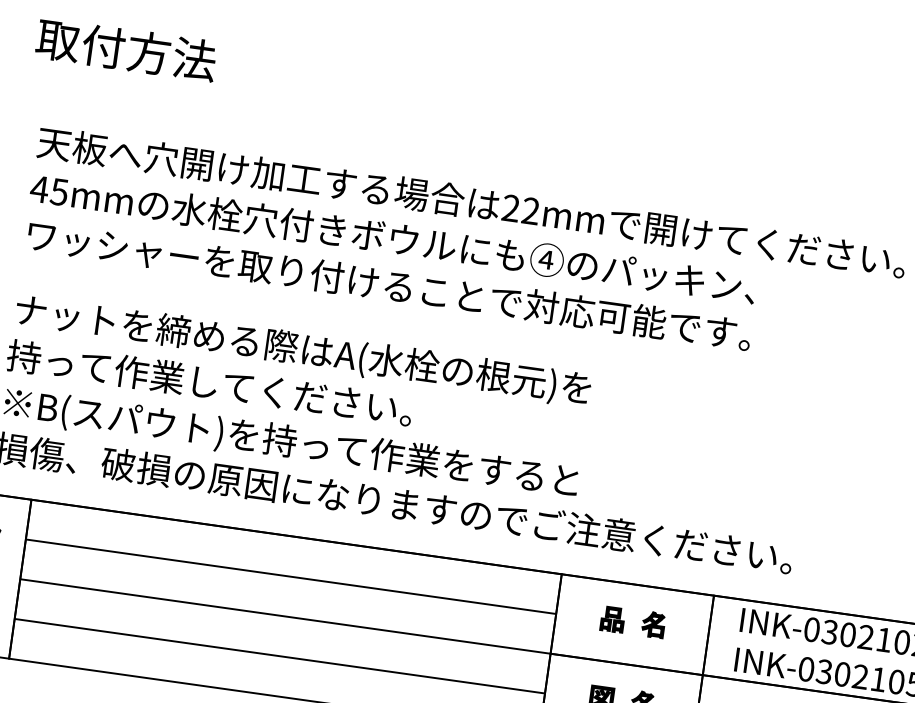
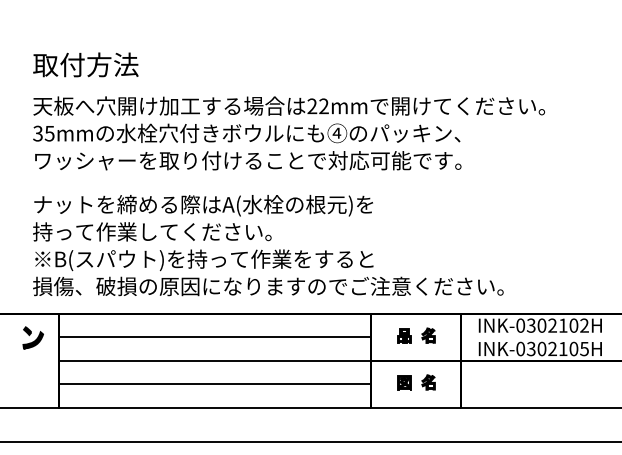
text: (125, 49) -> (85, 64), moved
text: (38, 188) -> (37, 133), 45mm -> 35mm

